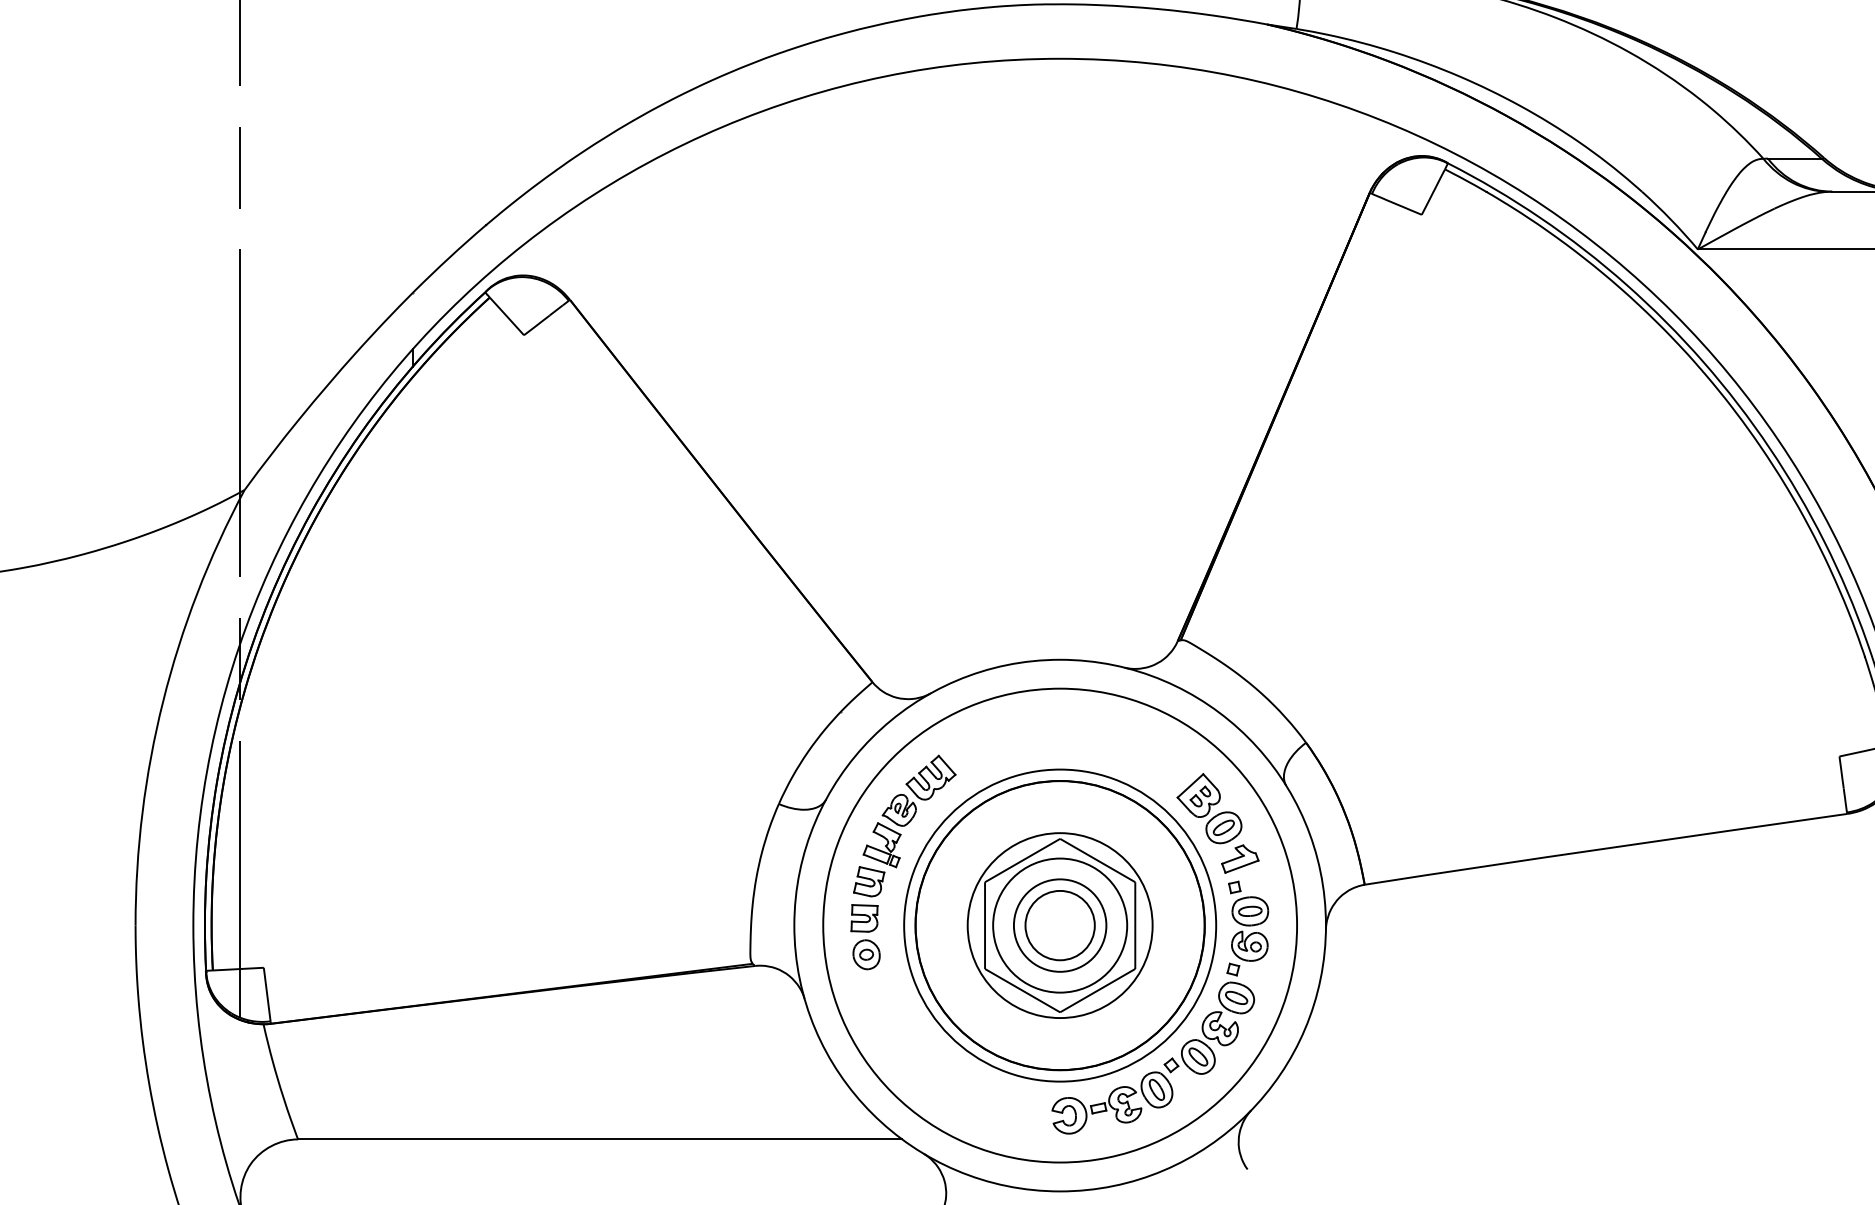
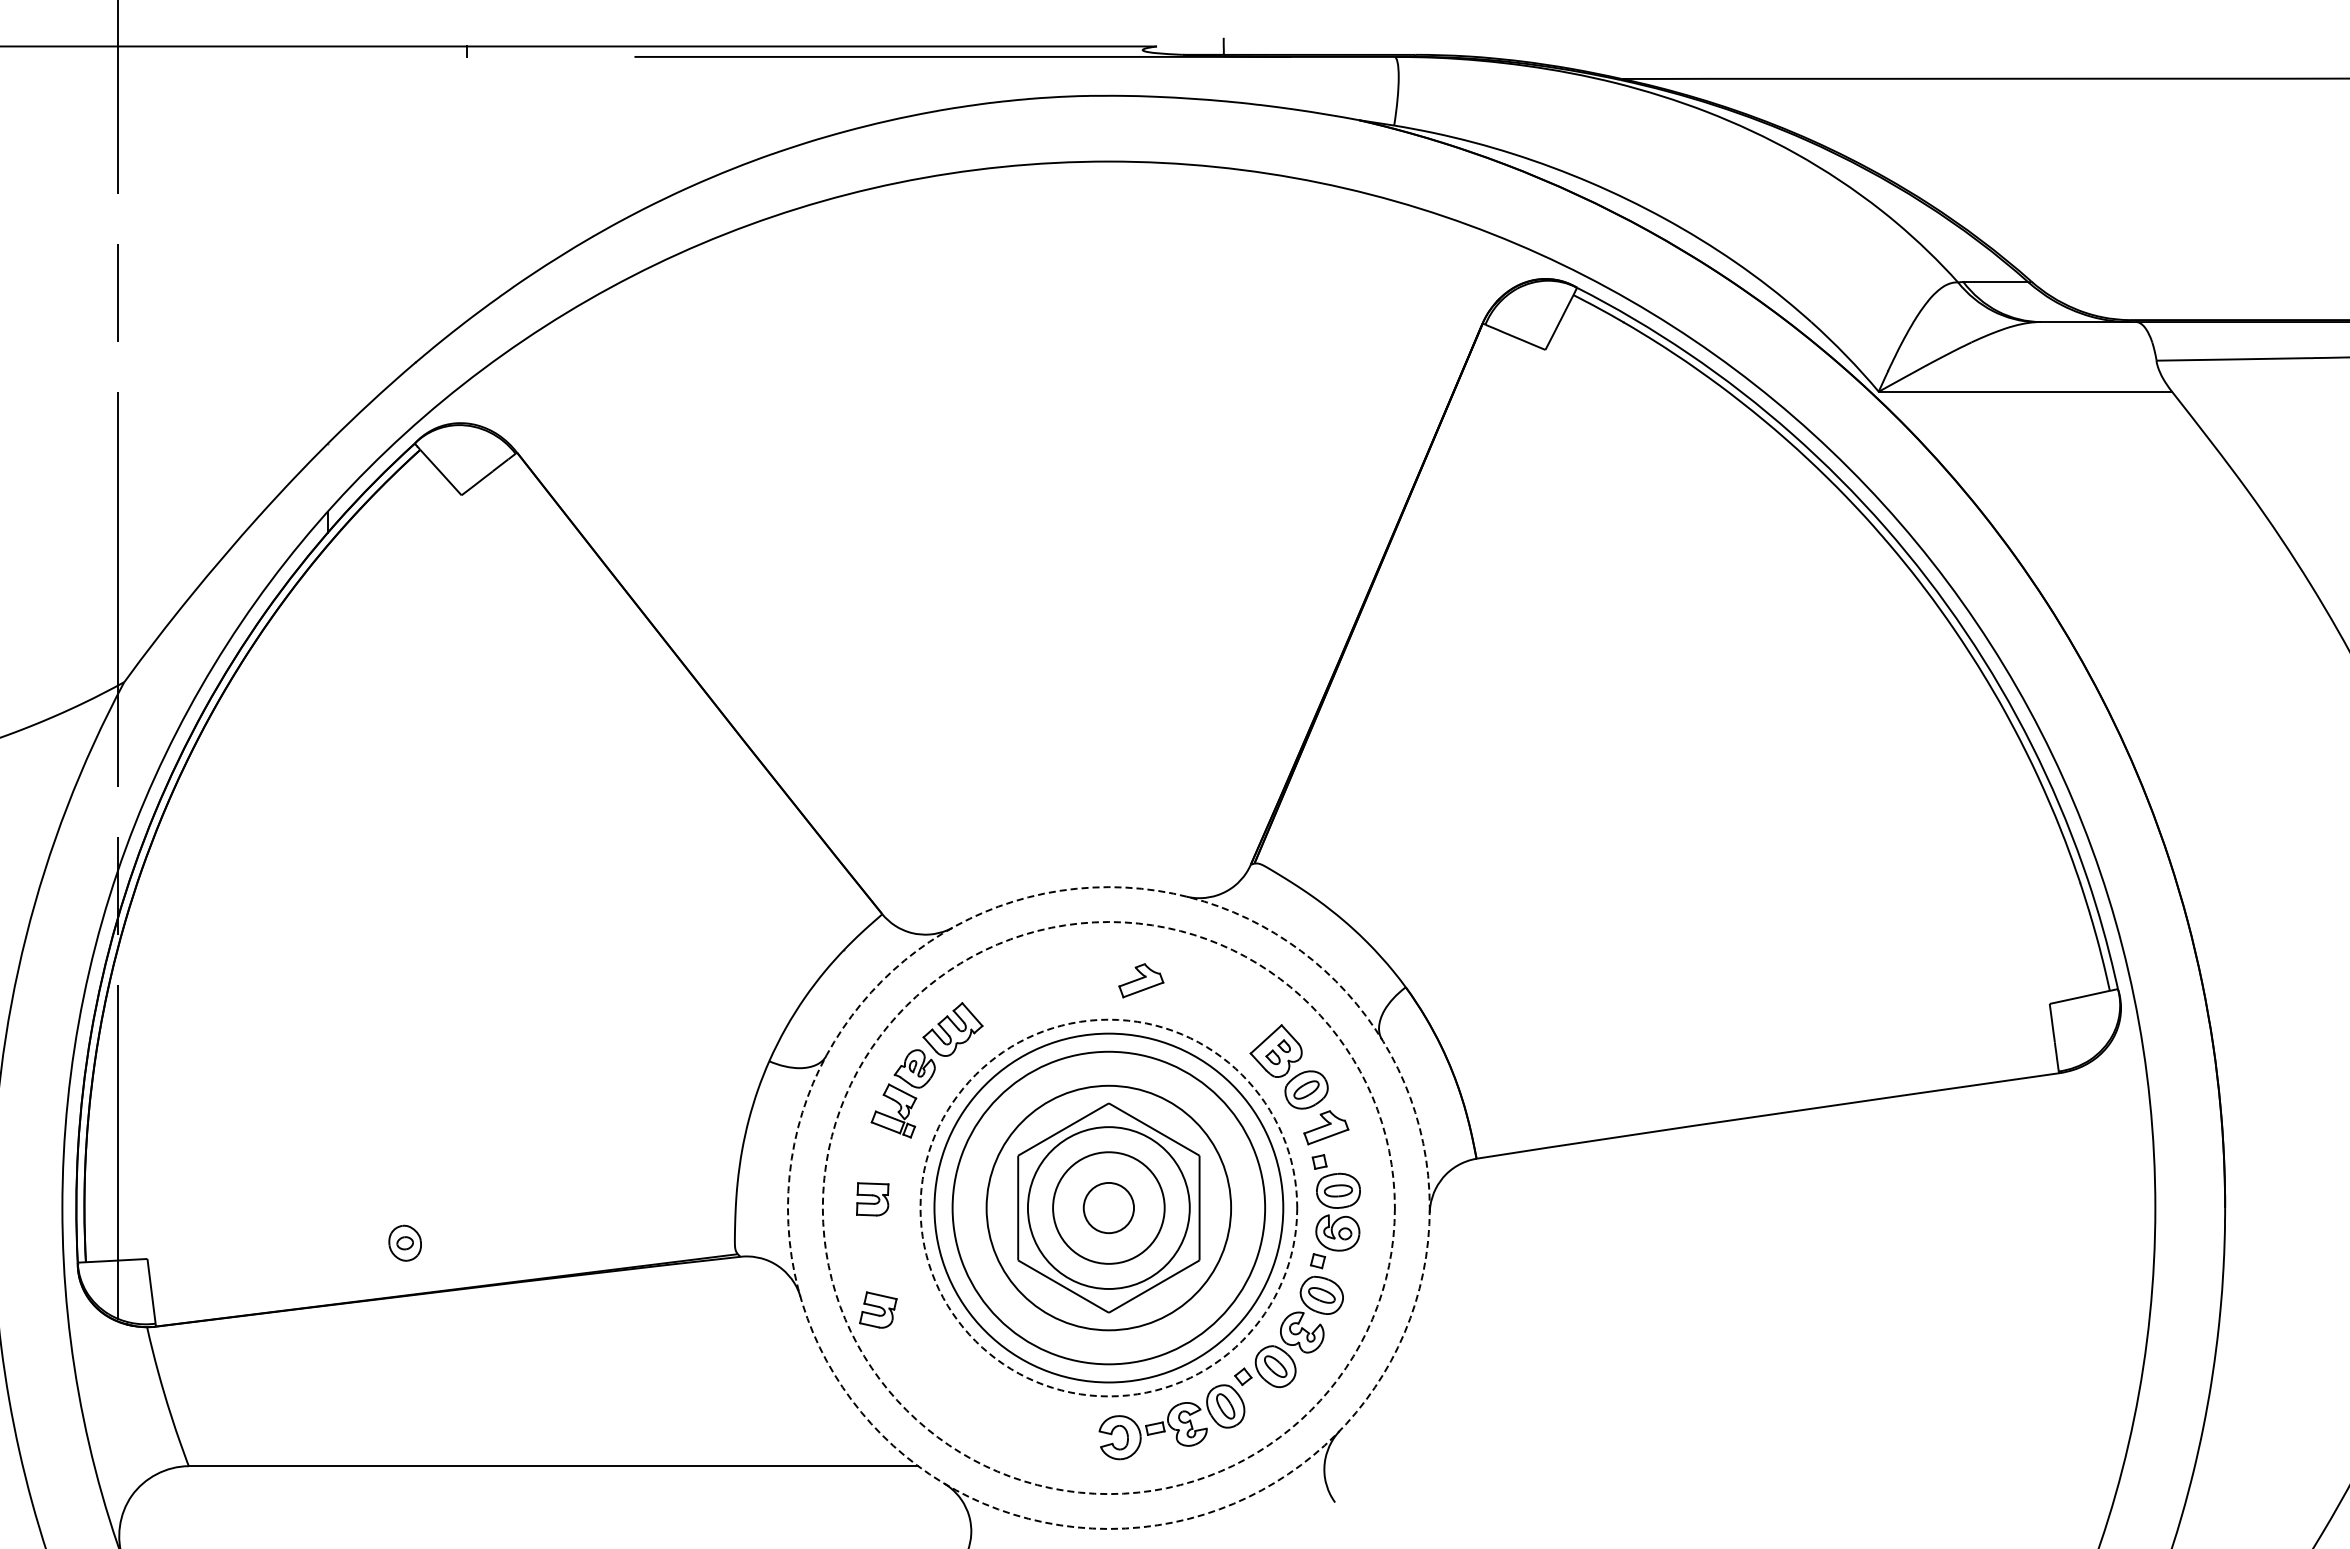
part: (1087, 737) -> (1141, 980), added
part: (869, 881) -> (878, 1309), moved
circle: (1059, 925) -> (1108, 1207), size x0.6
circle: (1059, 925) -> (1108, 1207), size x0.7
circle: (1059, 925) -> (1108, 1207), size x1.4
circle: (1059, 925) -> (1108, 1207), solid -> dashed
circle: (1059, 925) -> (1108, 1207), solid -> dashed
circle: (1059, 925) -> (1108, 1208), solid -> dashed
part: (866, 954) -> (404, 1242), moved

